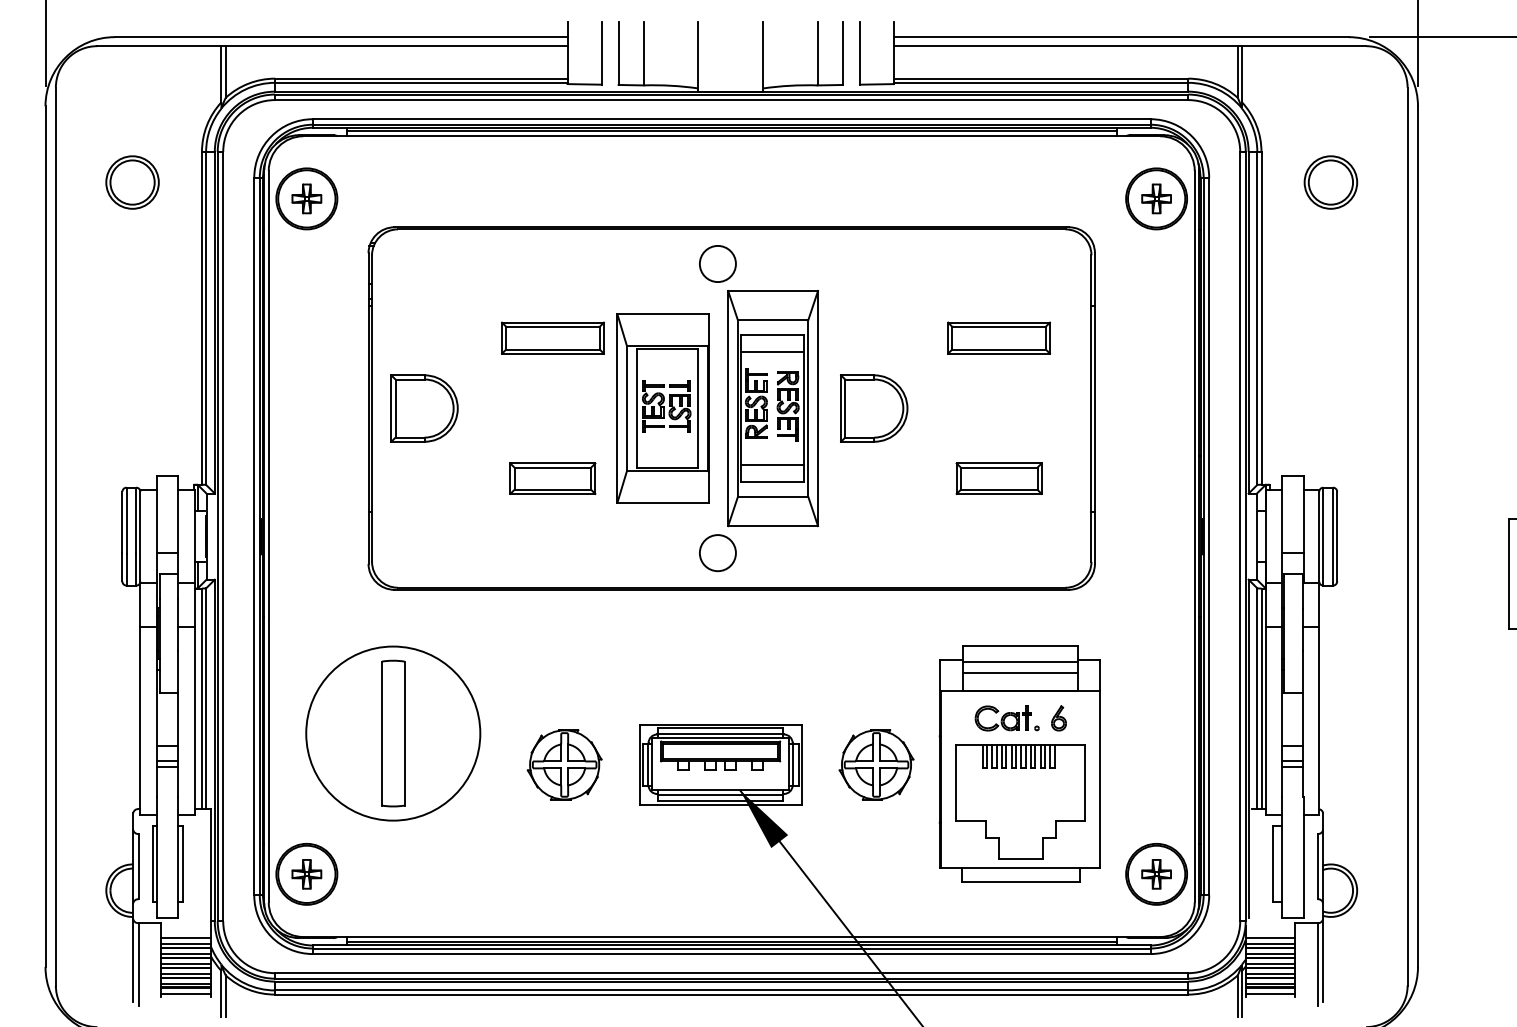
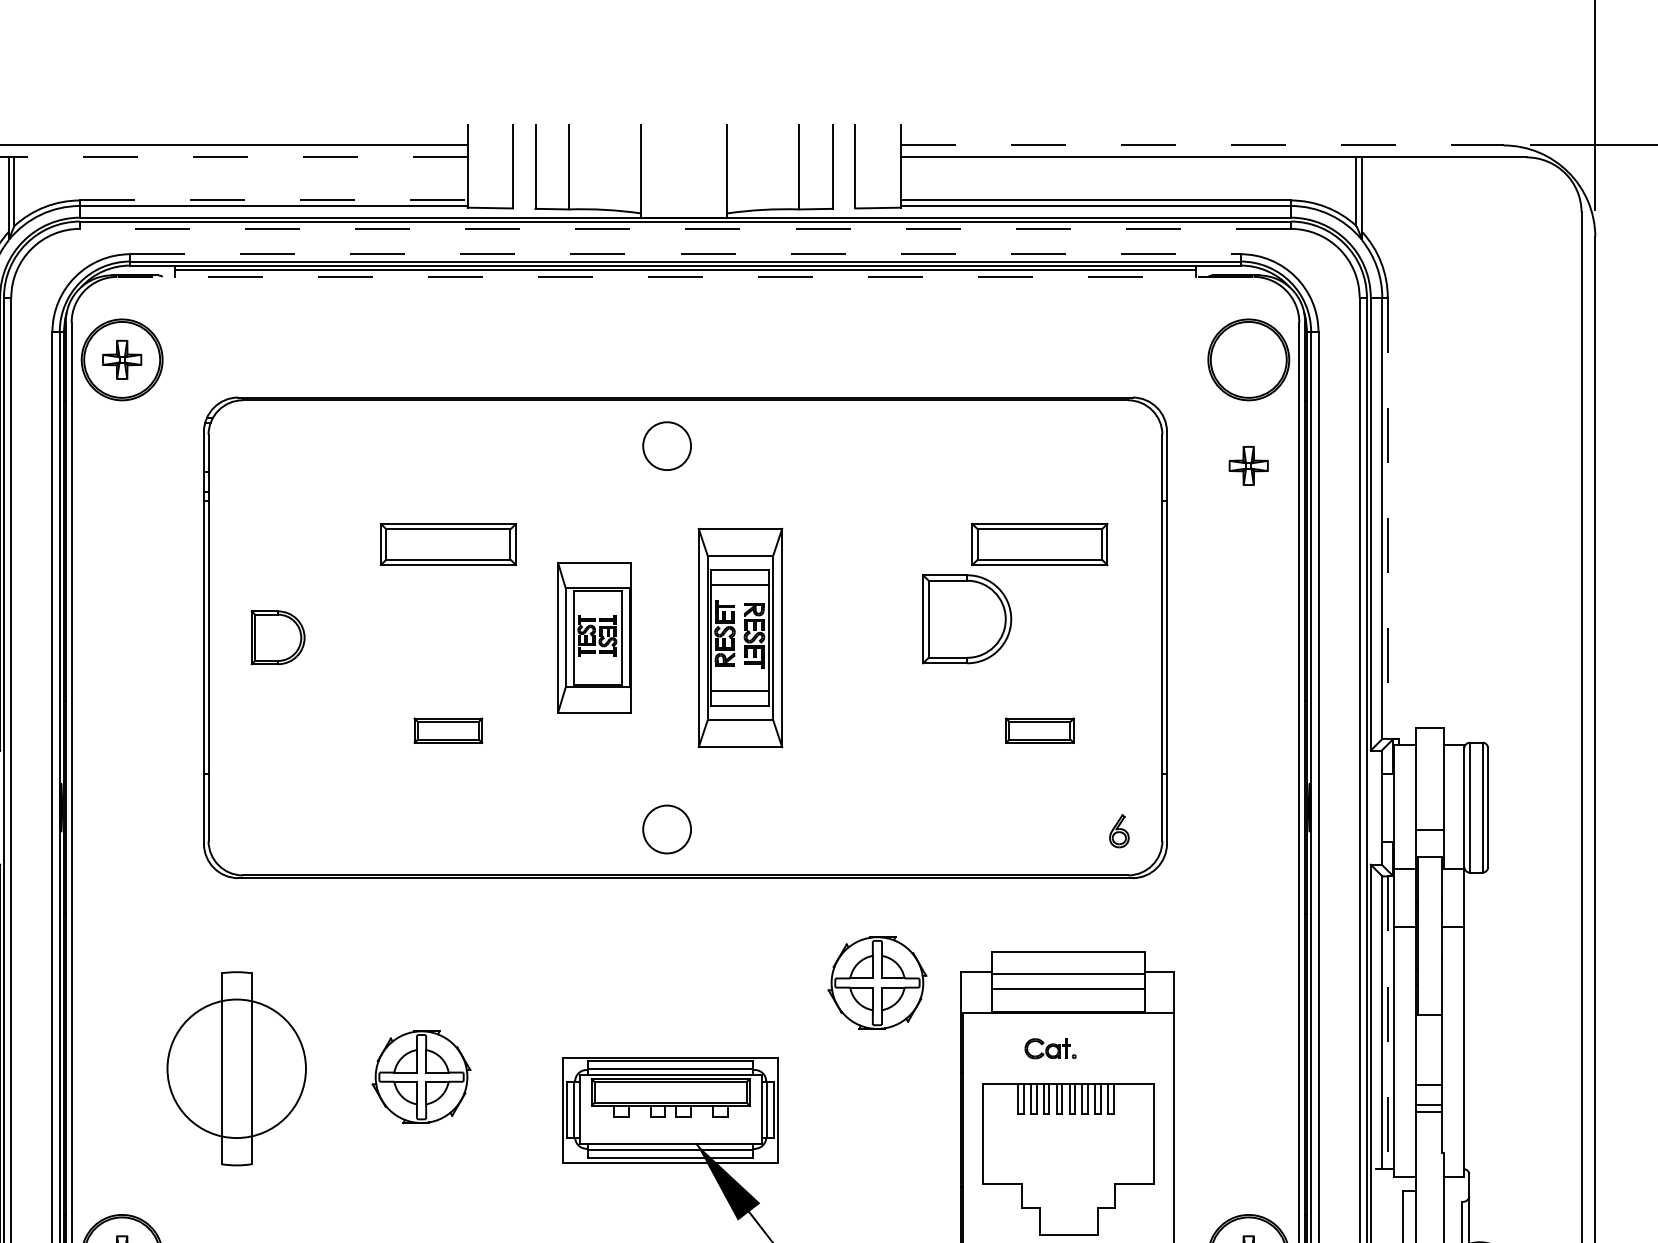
line: (1121, 37) -> (1202, 145), solid -> dashed
line: (396, 46) -> (241, 157), solid -> dashed
line: (421, 78) -> (274, 200), solid -> dashed
line: (731, 100) -> (685, 229), solid -> dashed
line: (731, 119) -> (685, 254), solid -> dashed
line: (731, 136) -> (685, 277), solid -> dashed
part: (1330, 182) -> (1479, 338), removed
part: (1156, 198) -> (1248, 465), moved
line: (1261, 318) -> (1387, 518), solid -> dashed
part: (424, 408) -> (278, 637), size x0.6
part: (662, 408) -> (593, 637), size x0.6
part: (773, 408) -> (740, 637), size x0.7
part: (874, 408) -> (967, 619), moved
part: (552, 478) -> (447, 730), size x0.6
part: (998, 478) -> (1039, 730), size x0.6
line: (1261, 699) -> (1387, 1023), solid -> dashed
part: (1006, 718) -> (1049, 1048), size x0.6
part: (1058, 718) -> (1118, 831), moved
circle: (393, 733) -> (237, 1068), size x0.6
part: (564, 764) -> (421, 1076), moved
part: (876, 764) -> (877, 982), moved

